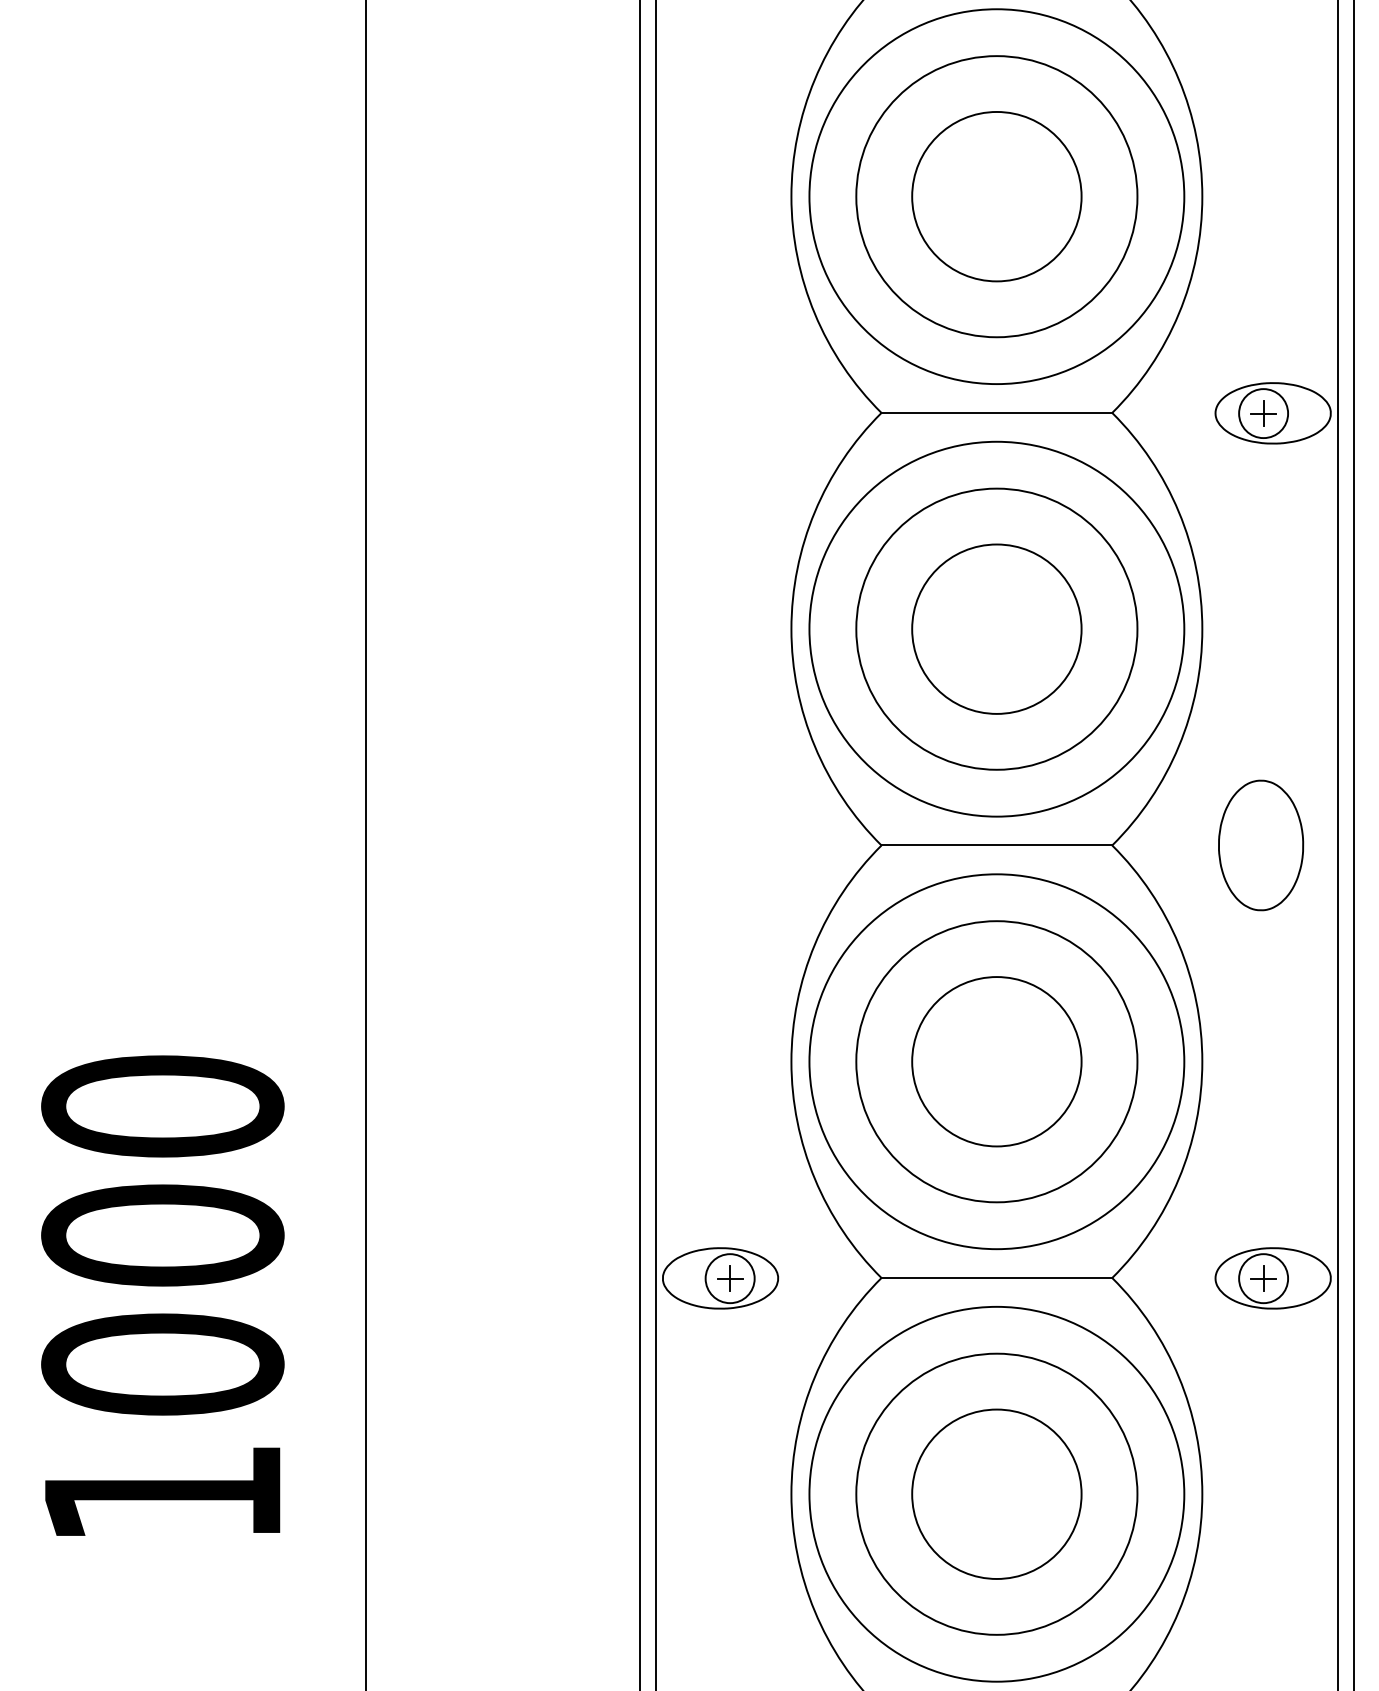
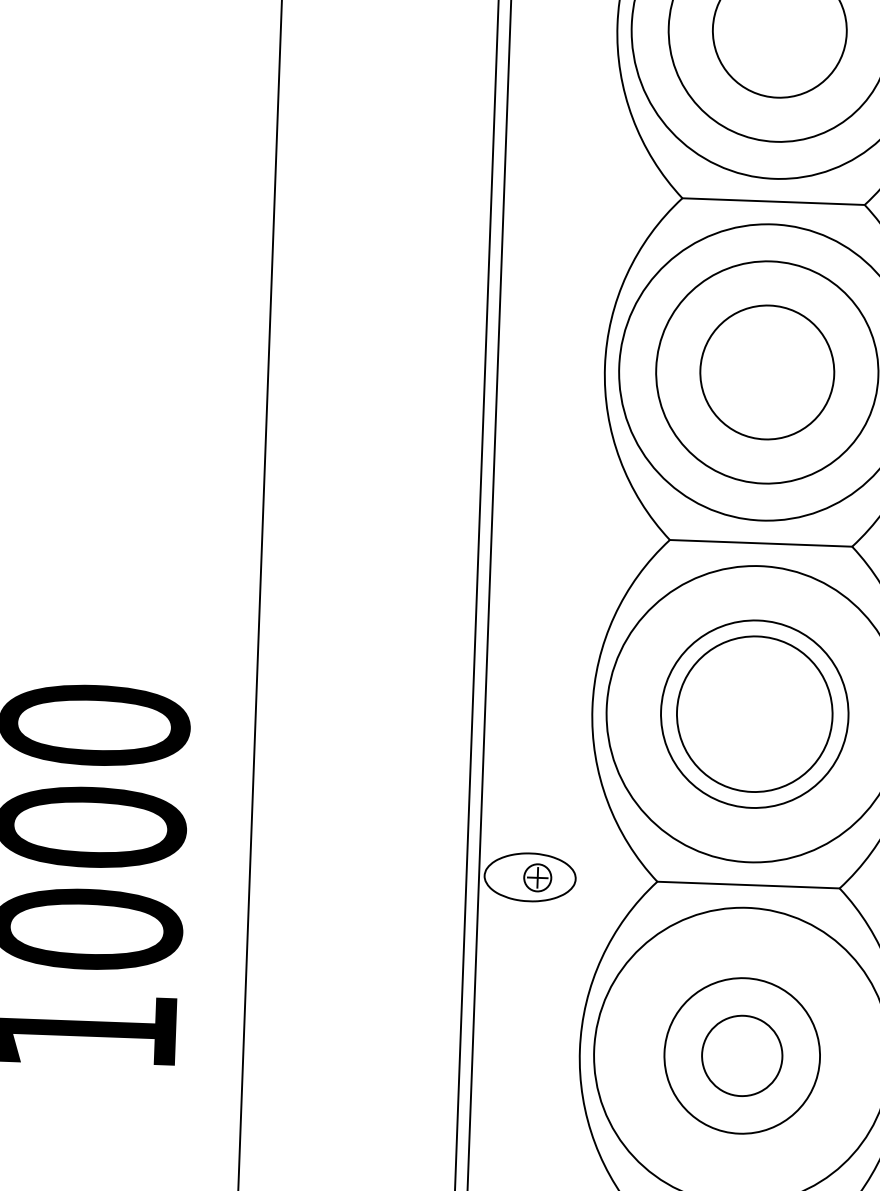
circle: (996, 1061) -> (754, 714), size x0.7
circle: (996, 1061) -> (754, 714), size x1.4
circle: (729, 1278) -> (537, 877), size x0.7
circle: (996, 1493) -> (741, 1055), size x0.6
circle: (996, 1493) -> (741, 1055), size x0.7

